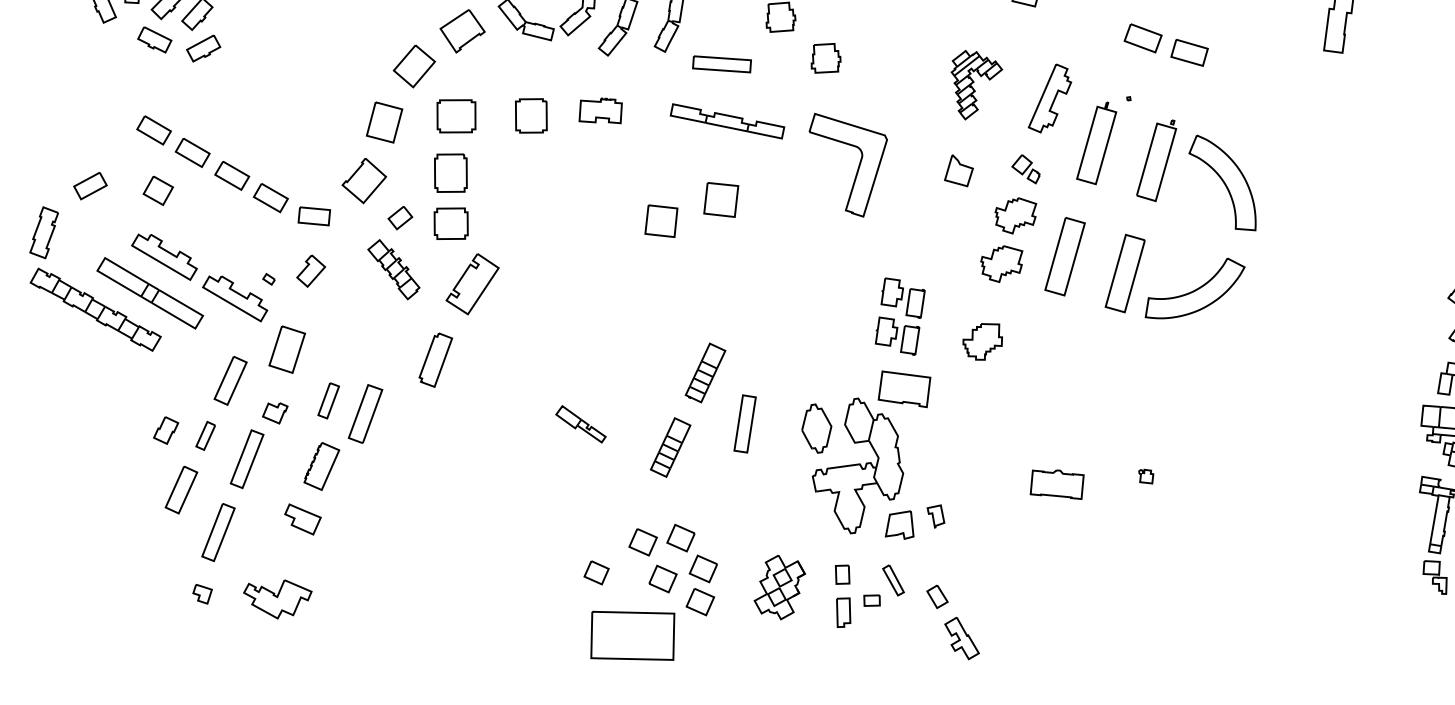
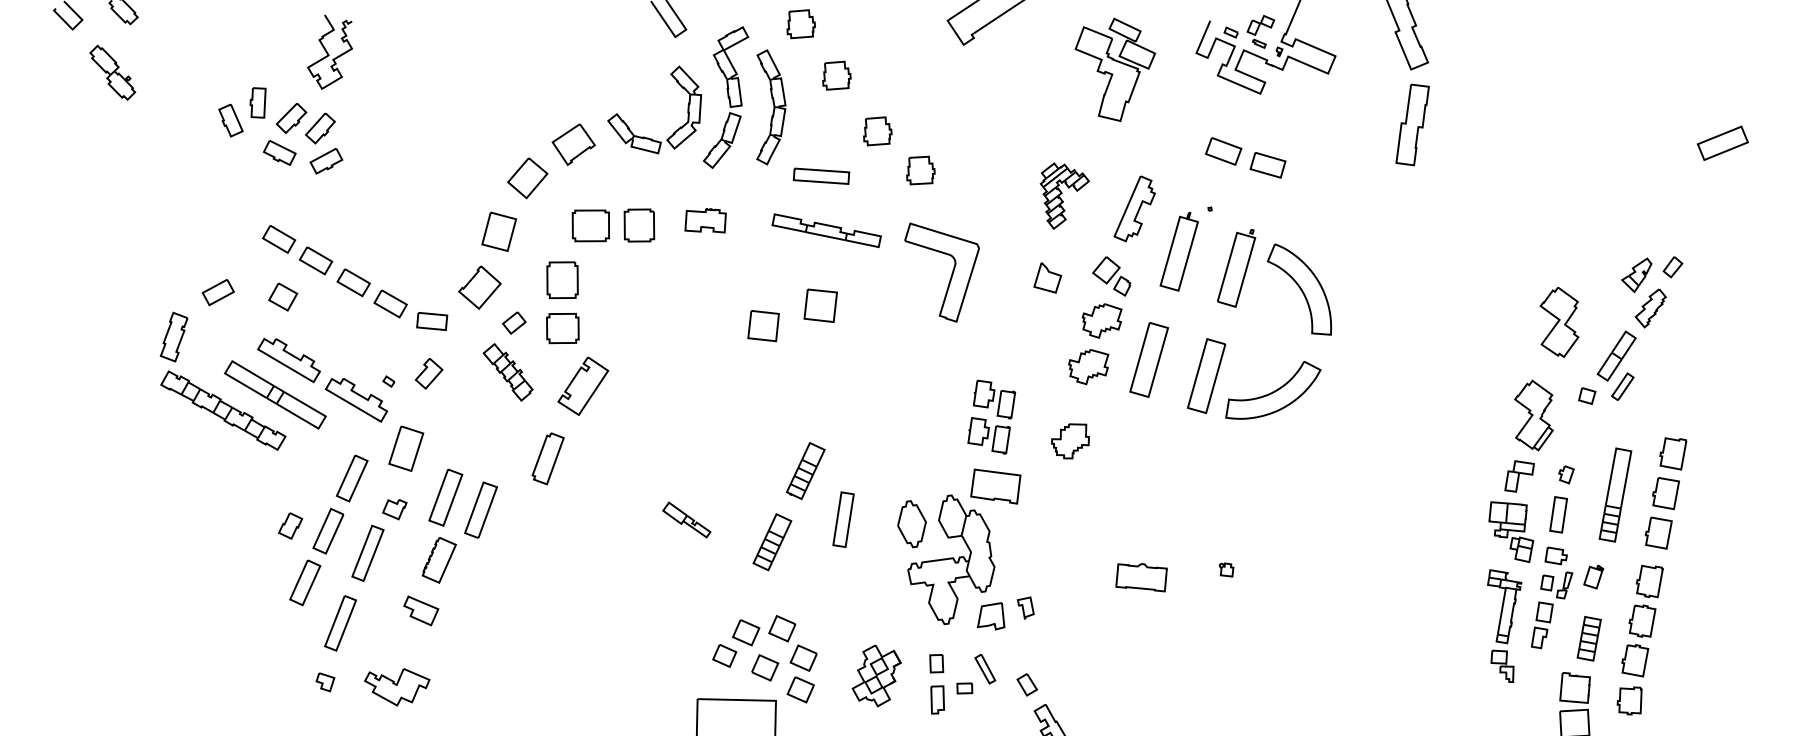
part: (456, 115) -> (590, 225), moved
part: (1025, 169) -> (1111, 276), size x1.43
part: (328, 400) -> (445, 497), size x1.67
part: (205, 435) -> (328, 530), size x1.67
part: (596, 572) -> (724, 655), moved

